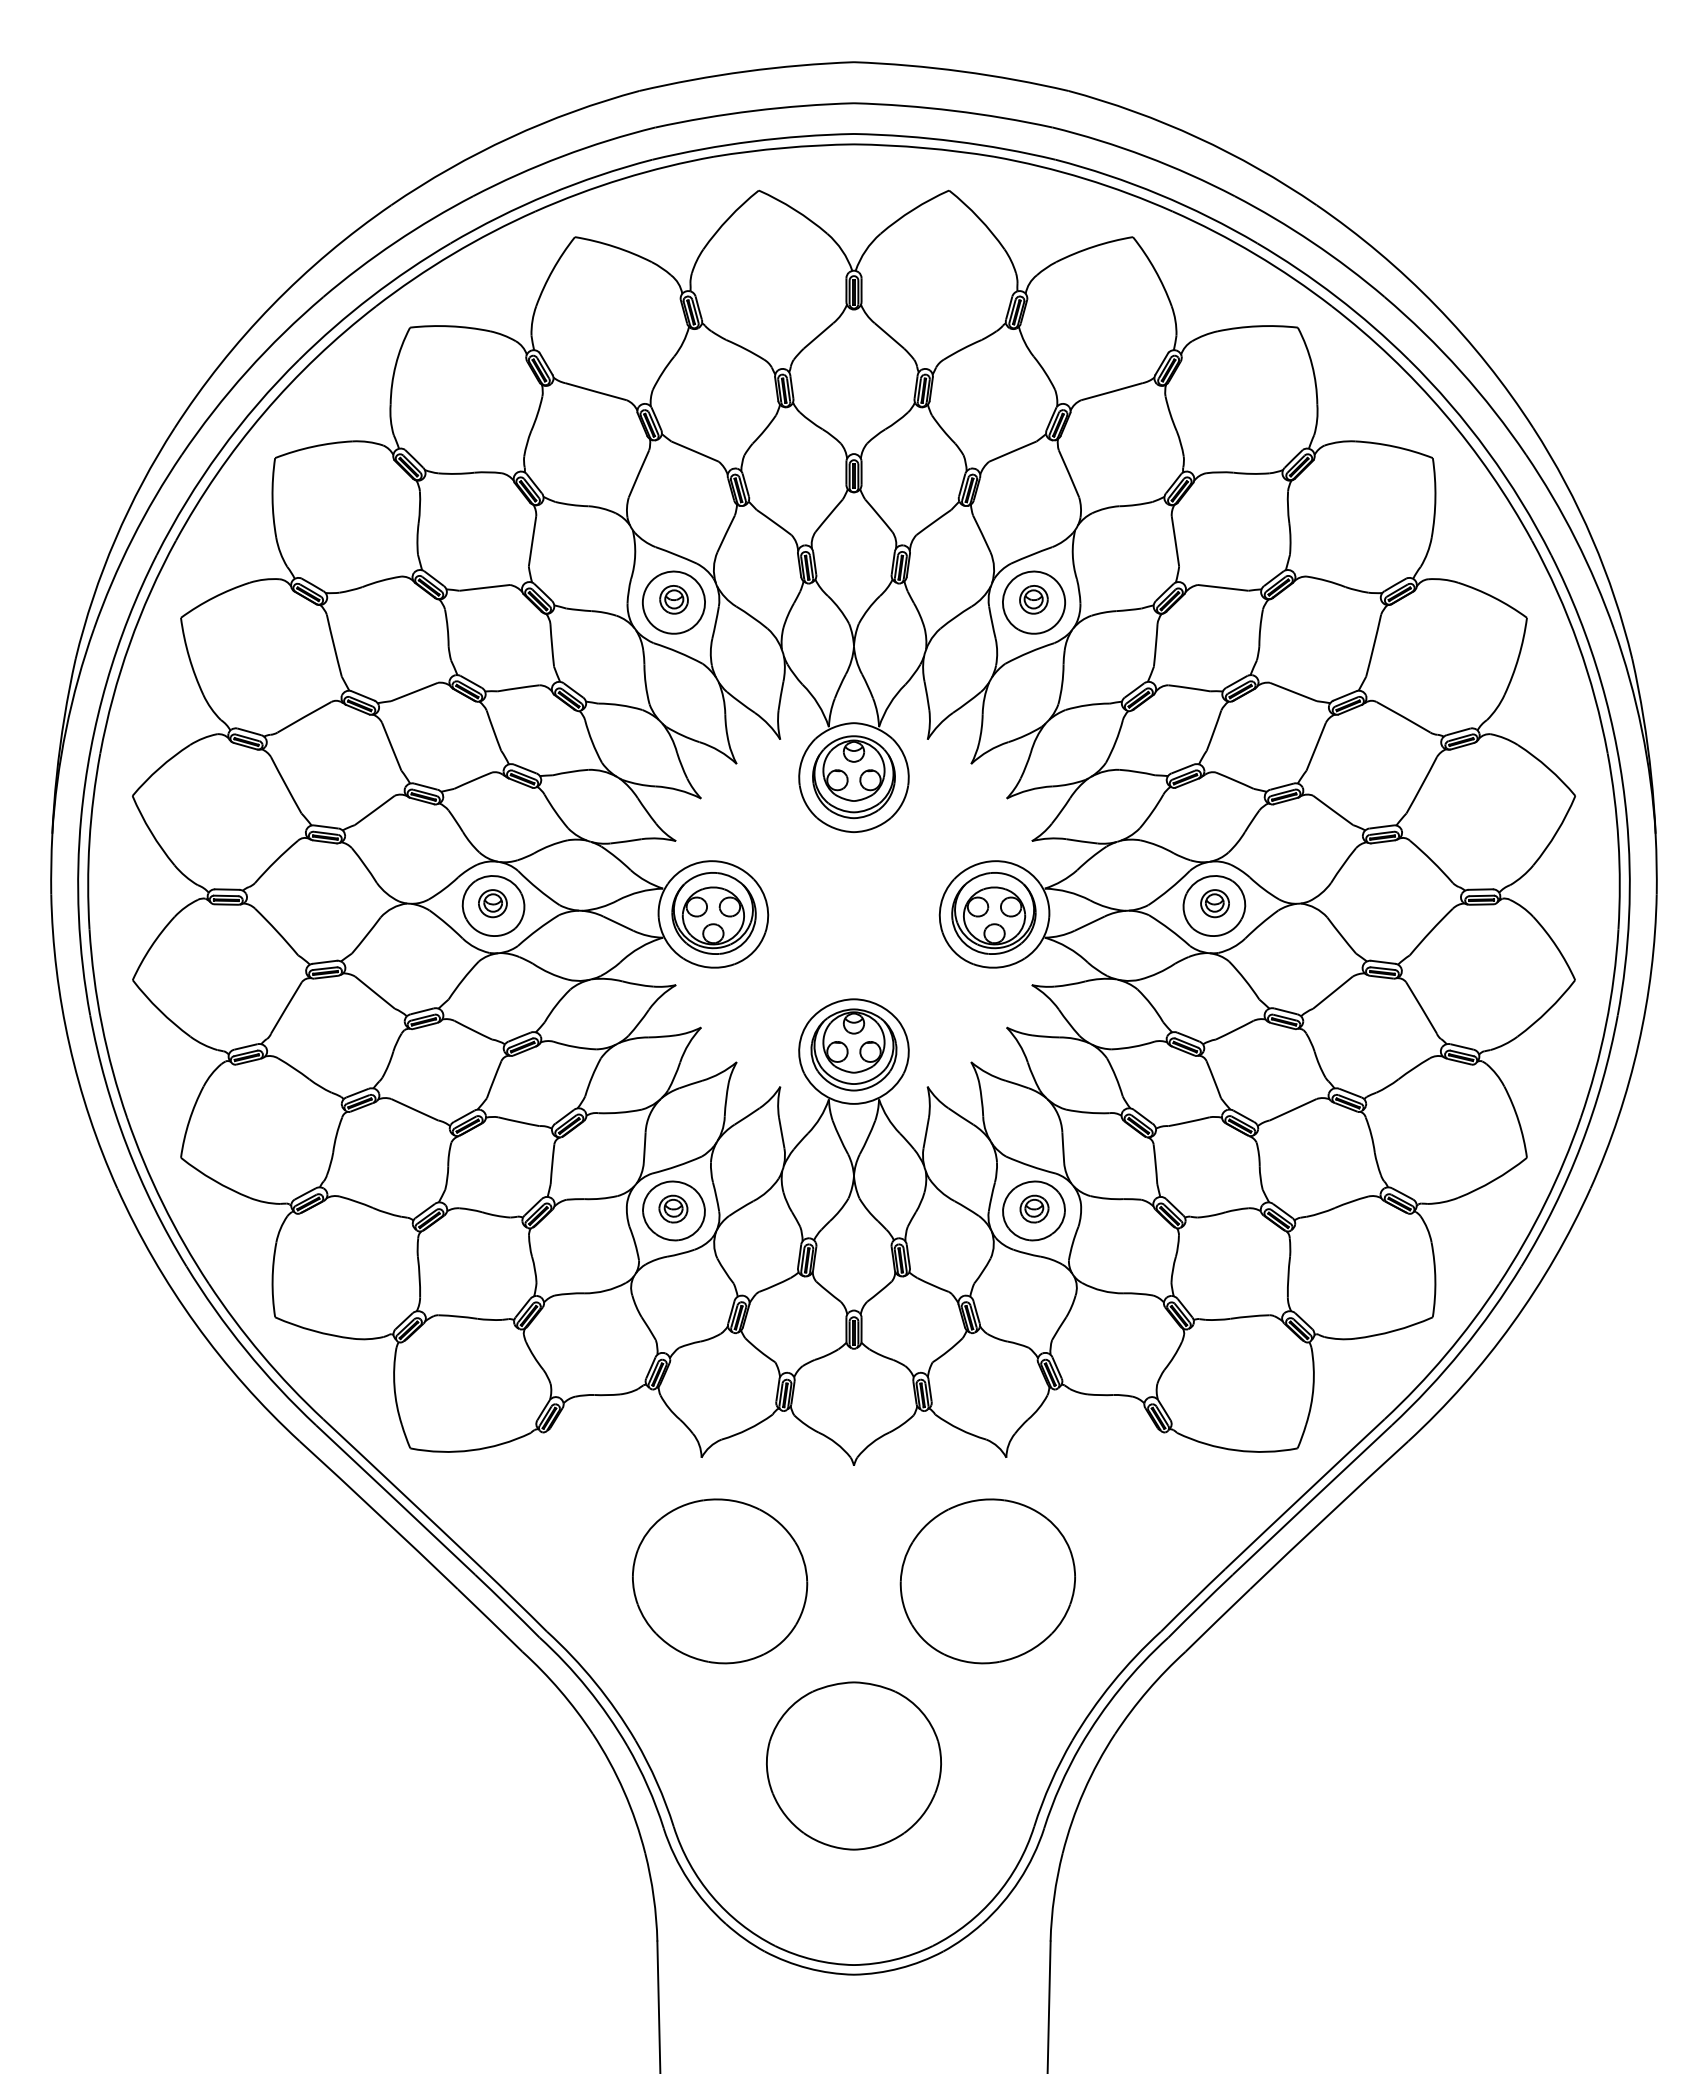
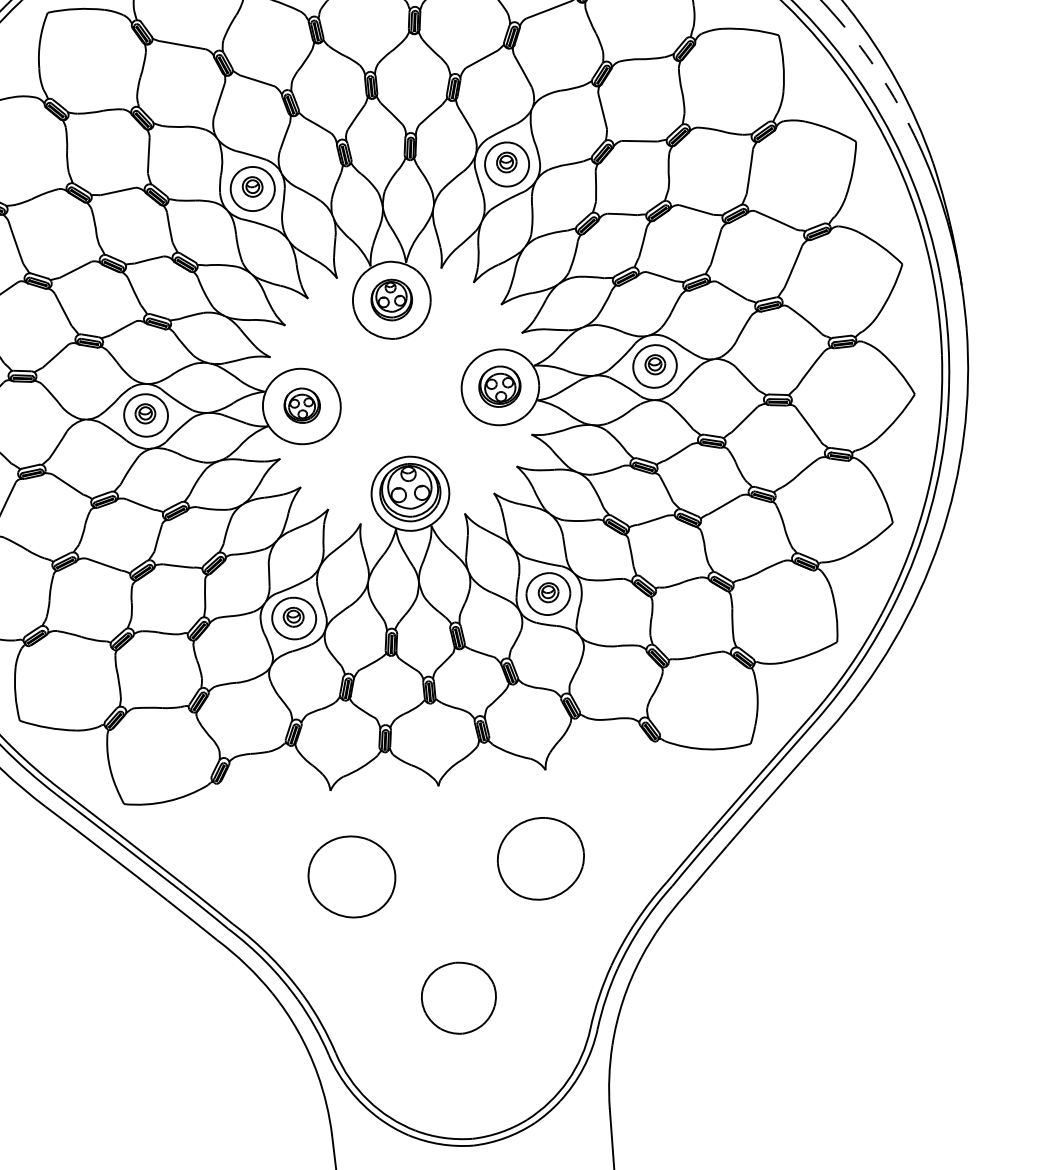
arc: (1575, 539) -> (885, 83), solid -> dashed
part: (853, 777) -> (391, 300), size x0.7
part: (713, 913) -> (301, 405), size x0.6
part: (993, 913) -> (499, 386), size x0.7
part: (720, 1581) -> (352, 877), size x0.7
part: (987, 1581) -> (540, 858), size x0.7
part: (853, 1765) -> (458, 997), size x0.6

